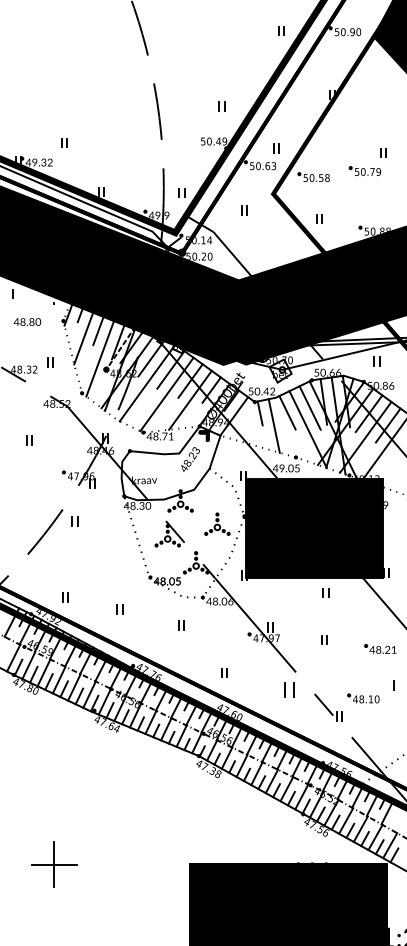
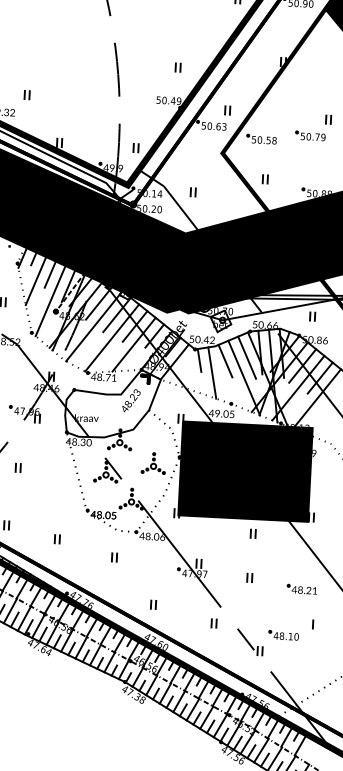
part: (244, 210) -> (193, 192), moved
part: (74, 521) -> (17, 468), moved
part: (289, 689) -> (214, 623), size x0.62

